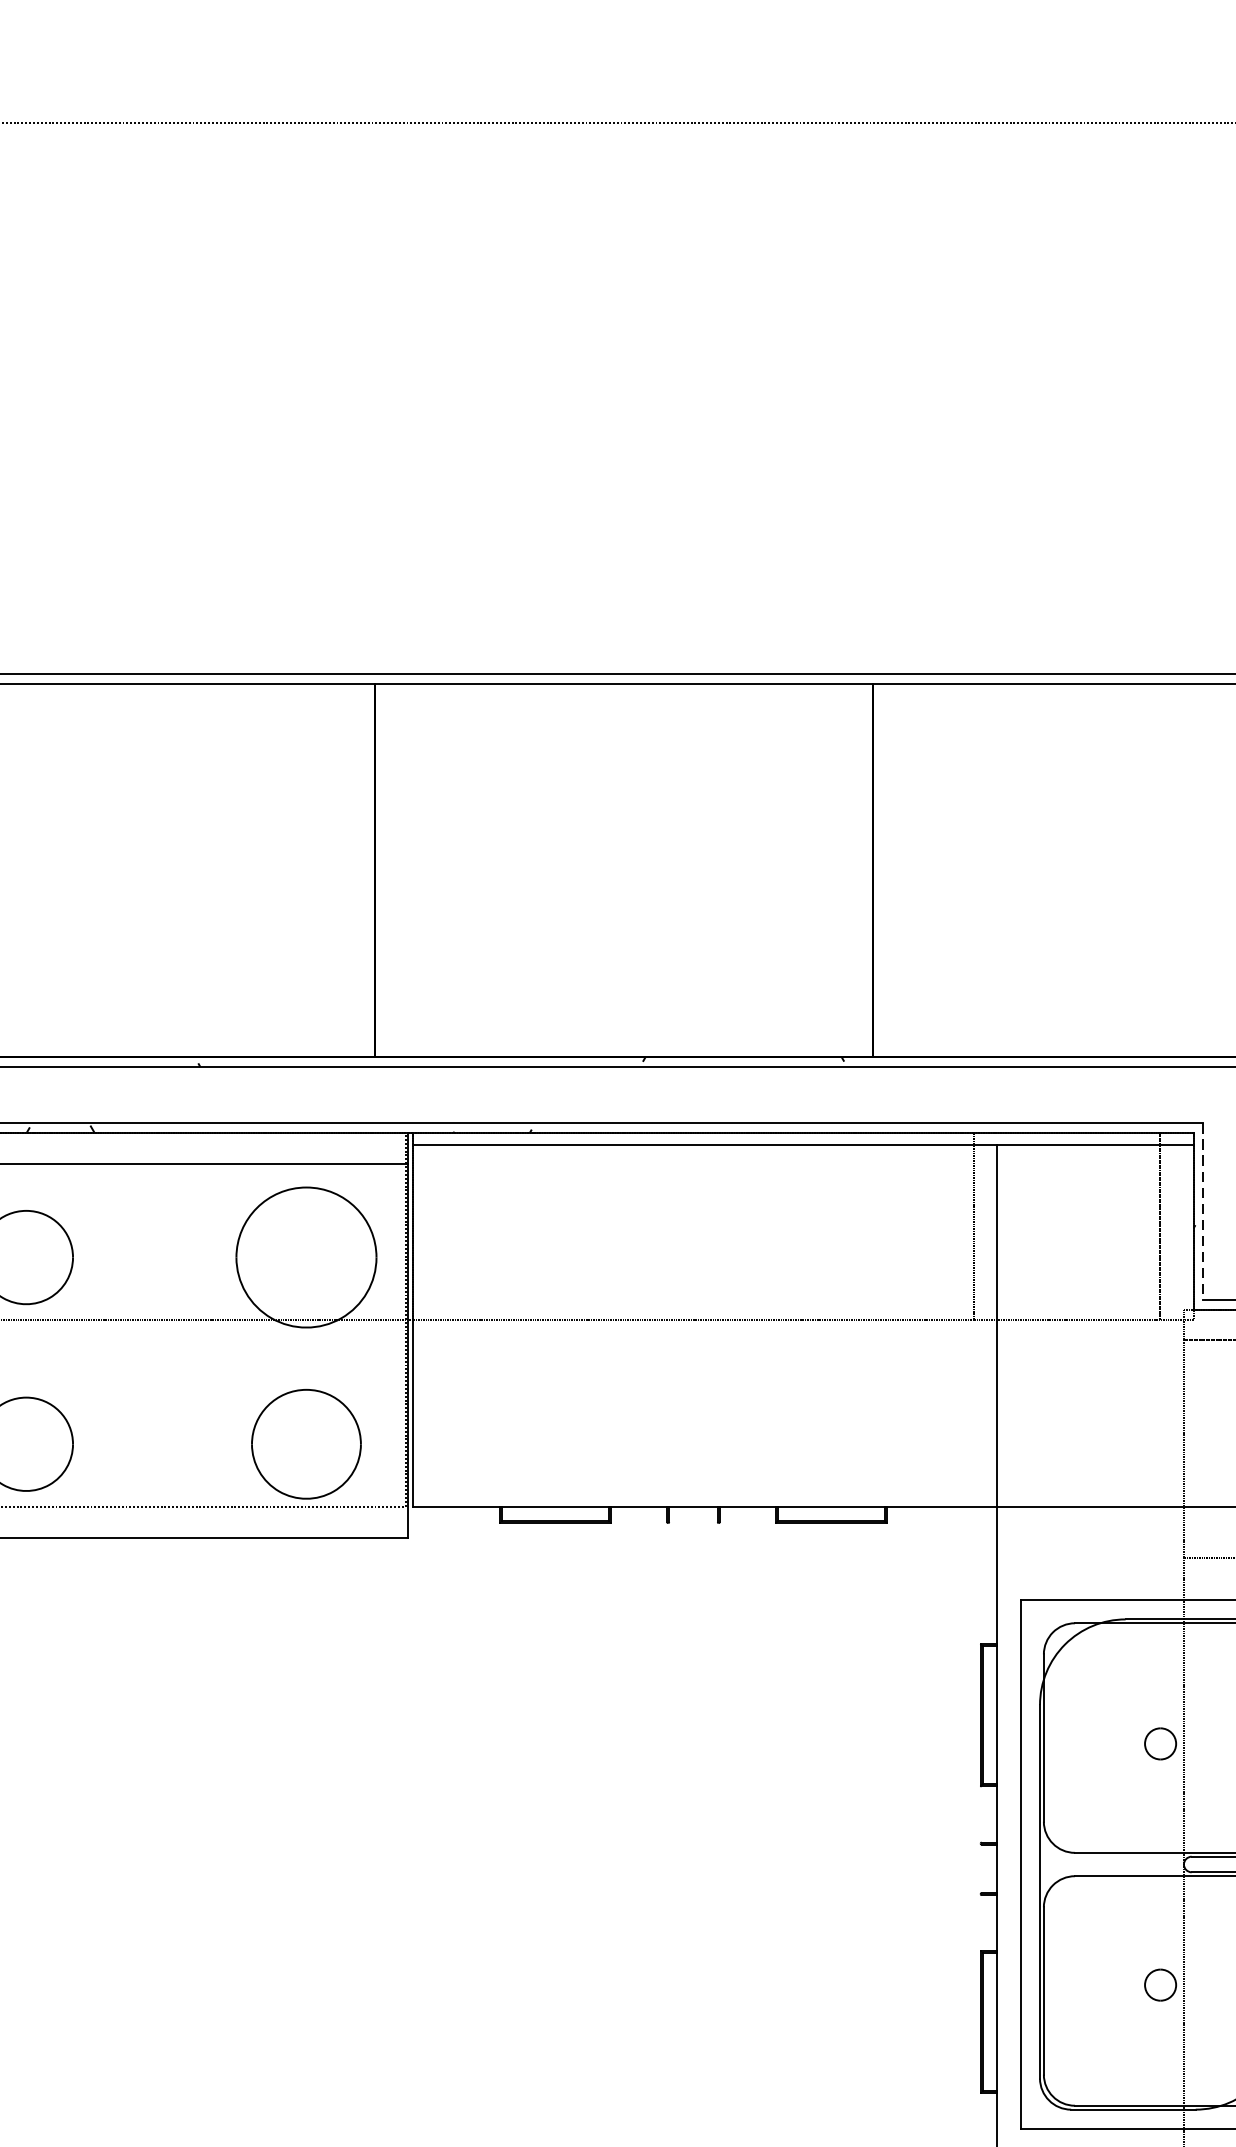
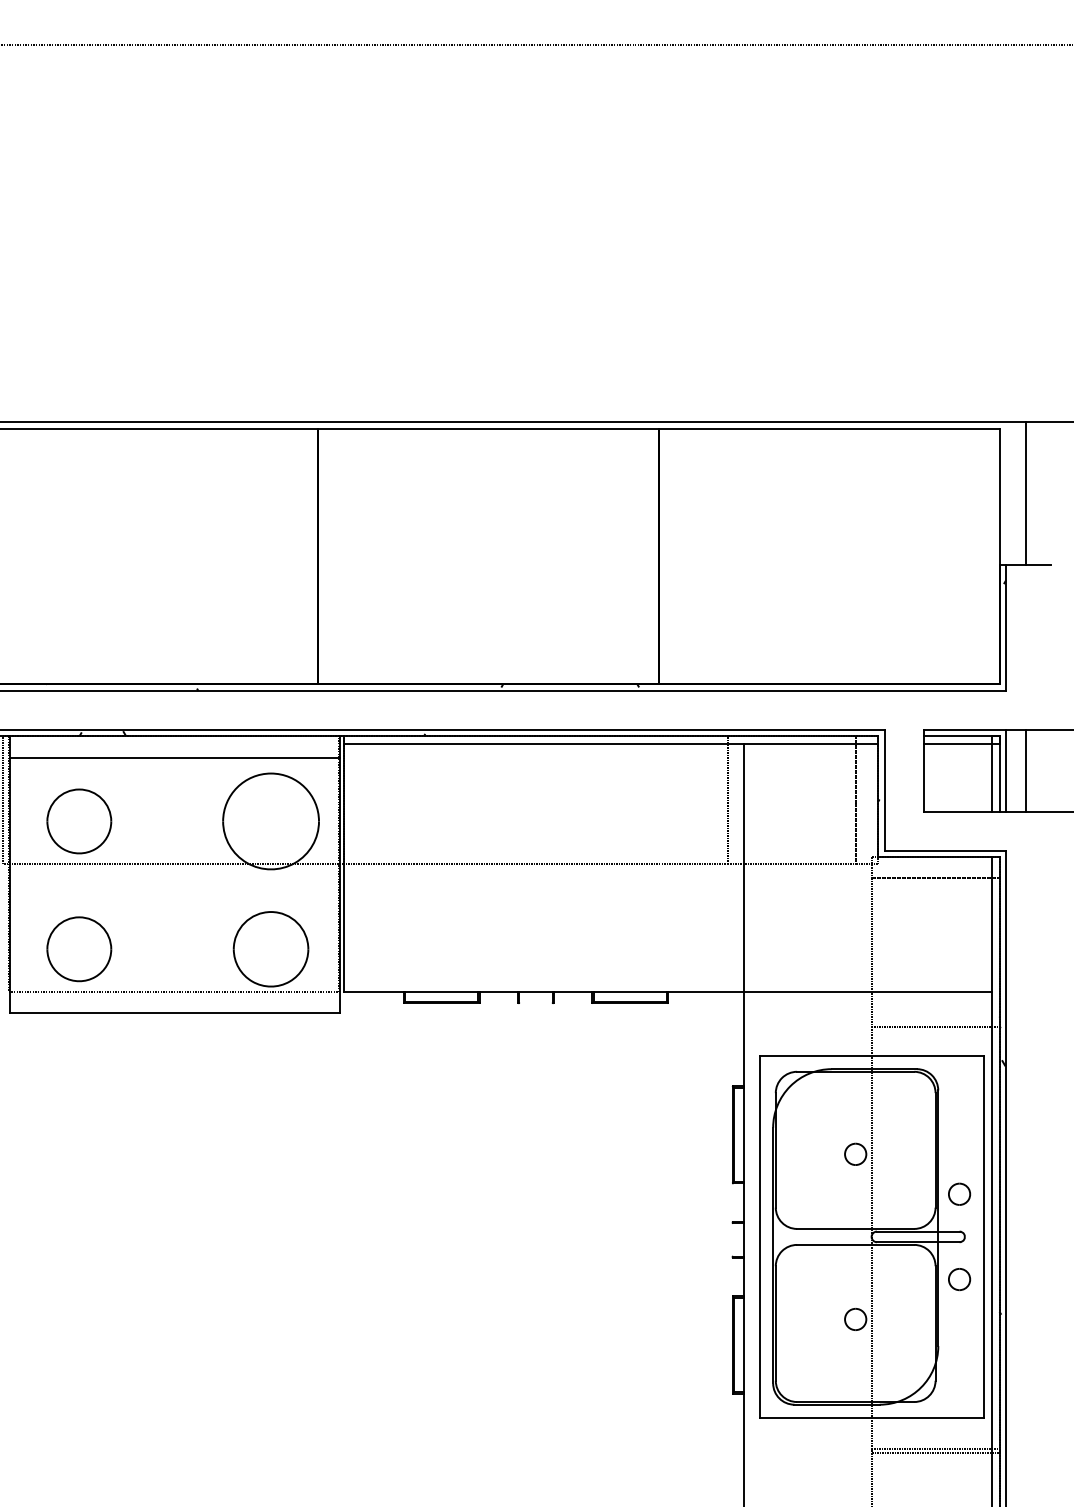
line: (1204, 1212) -> (885, 790), dashed -> solid

